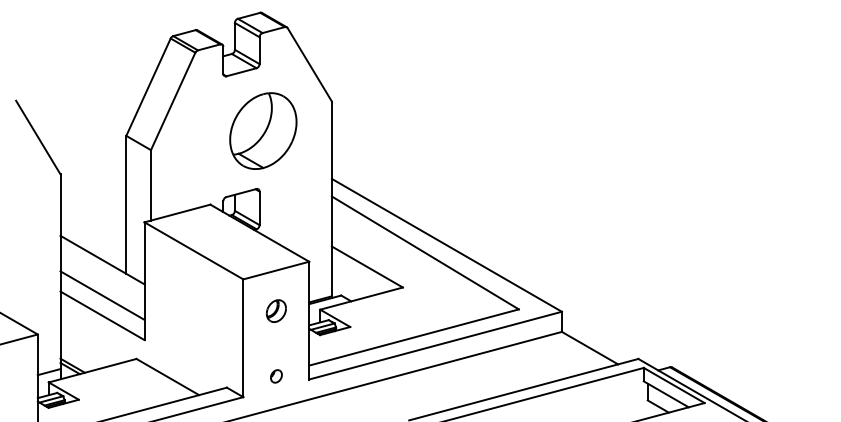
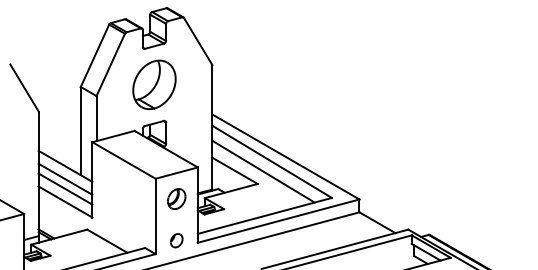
part: (263, 130) -> (154, 84), moved
line: (411, 268) -> (263, 171), added
line: (102, 278) -> (65, 178), added
part: (275, 310) -> (176, 198), size x1.43
part: (275, 375) -> (176, 240), size x1.67

